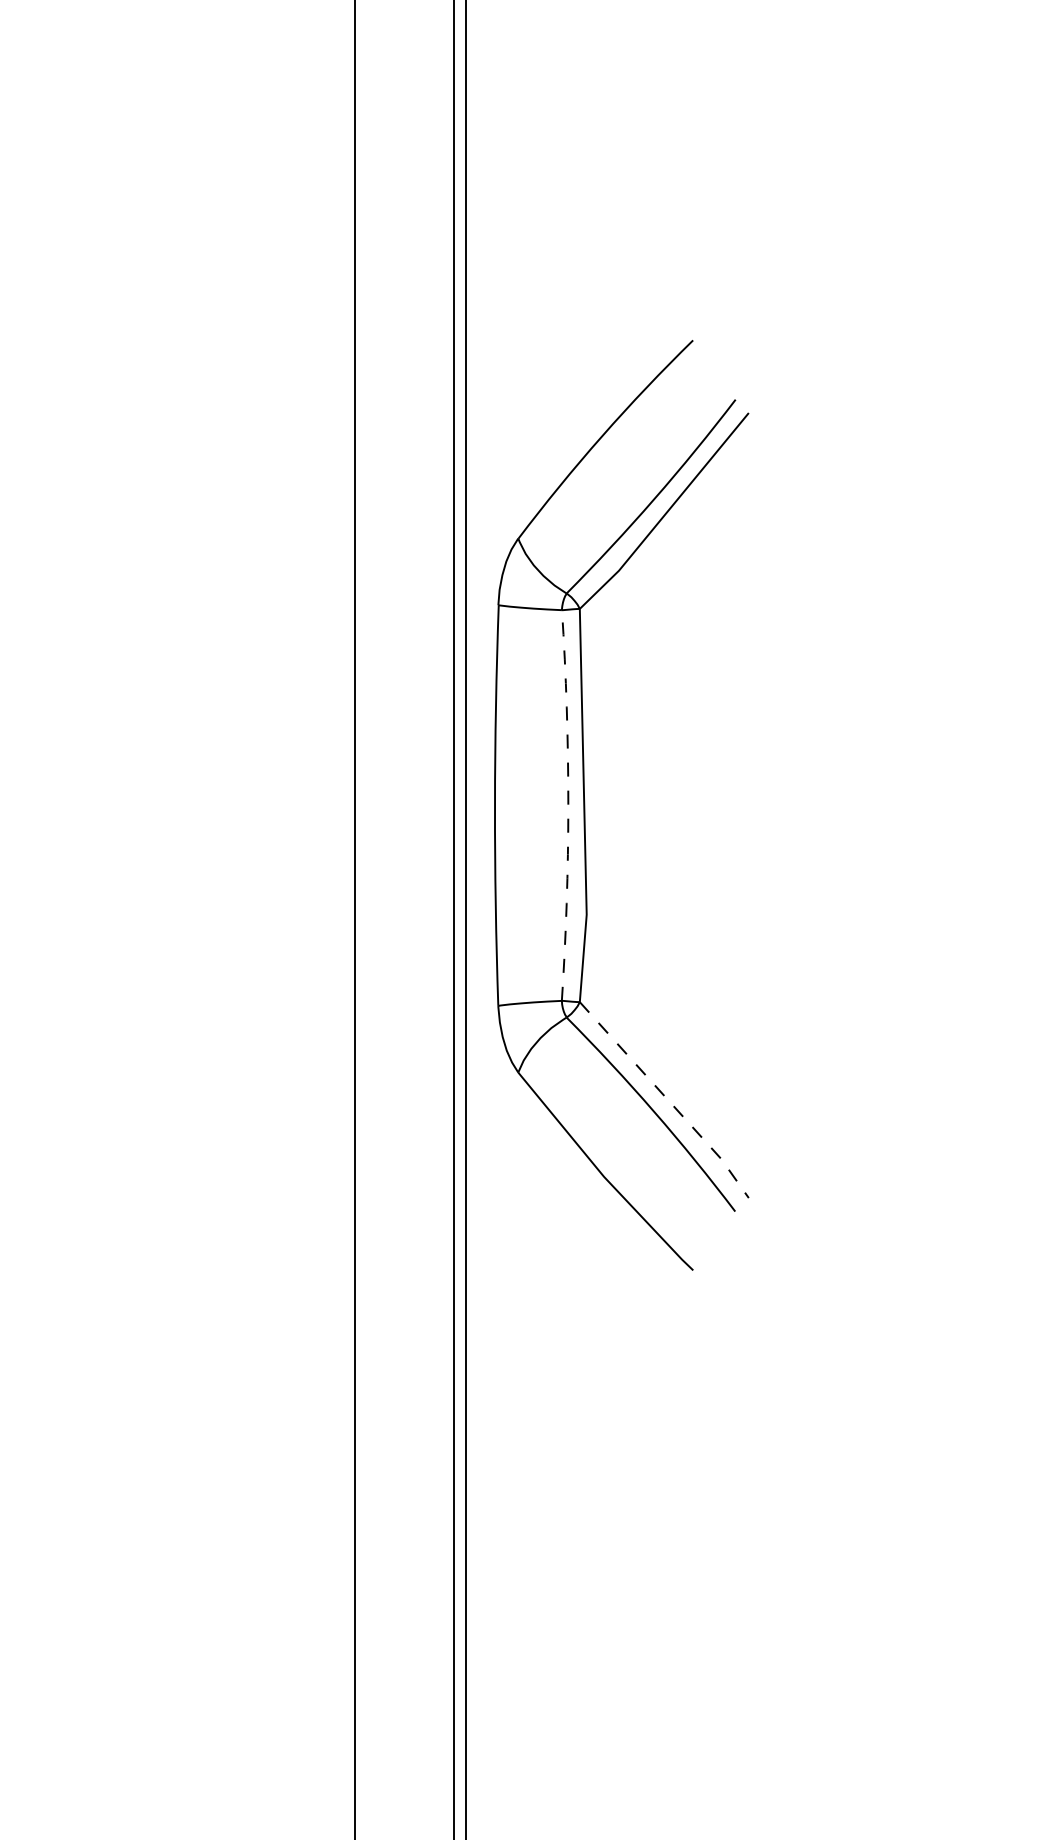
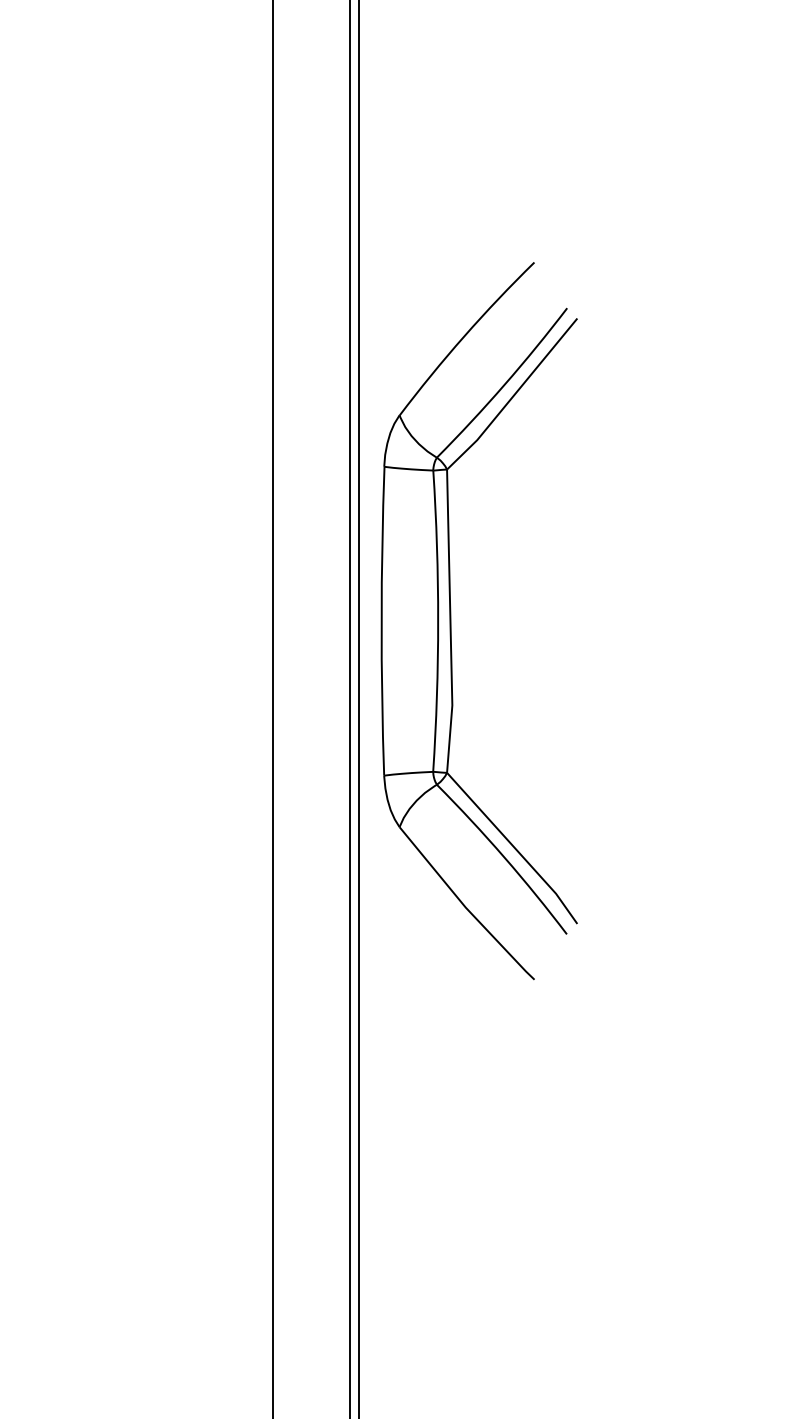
arc: (568, 805) -> (438, 621), dashed -> solid
line: (667, 1099) -> (514, 847), dashed -> solid

